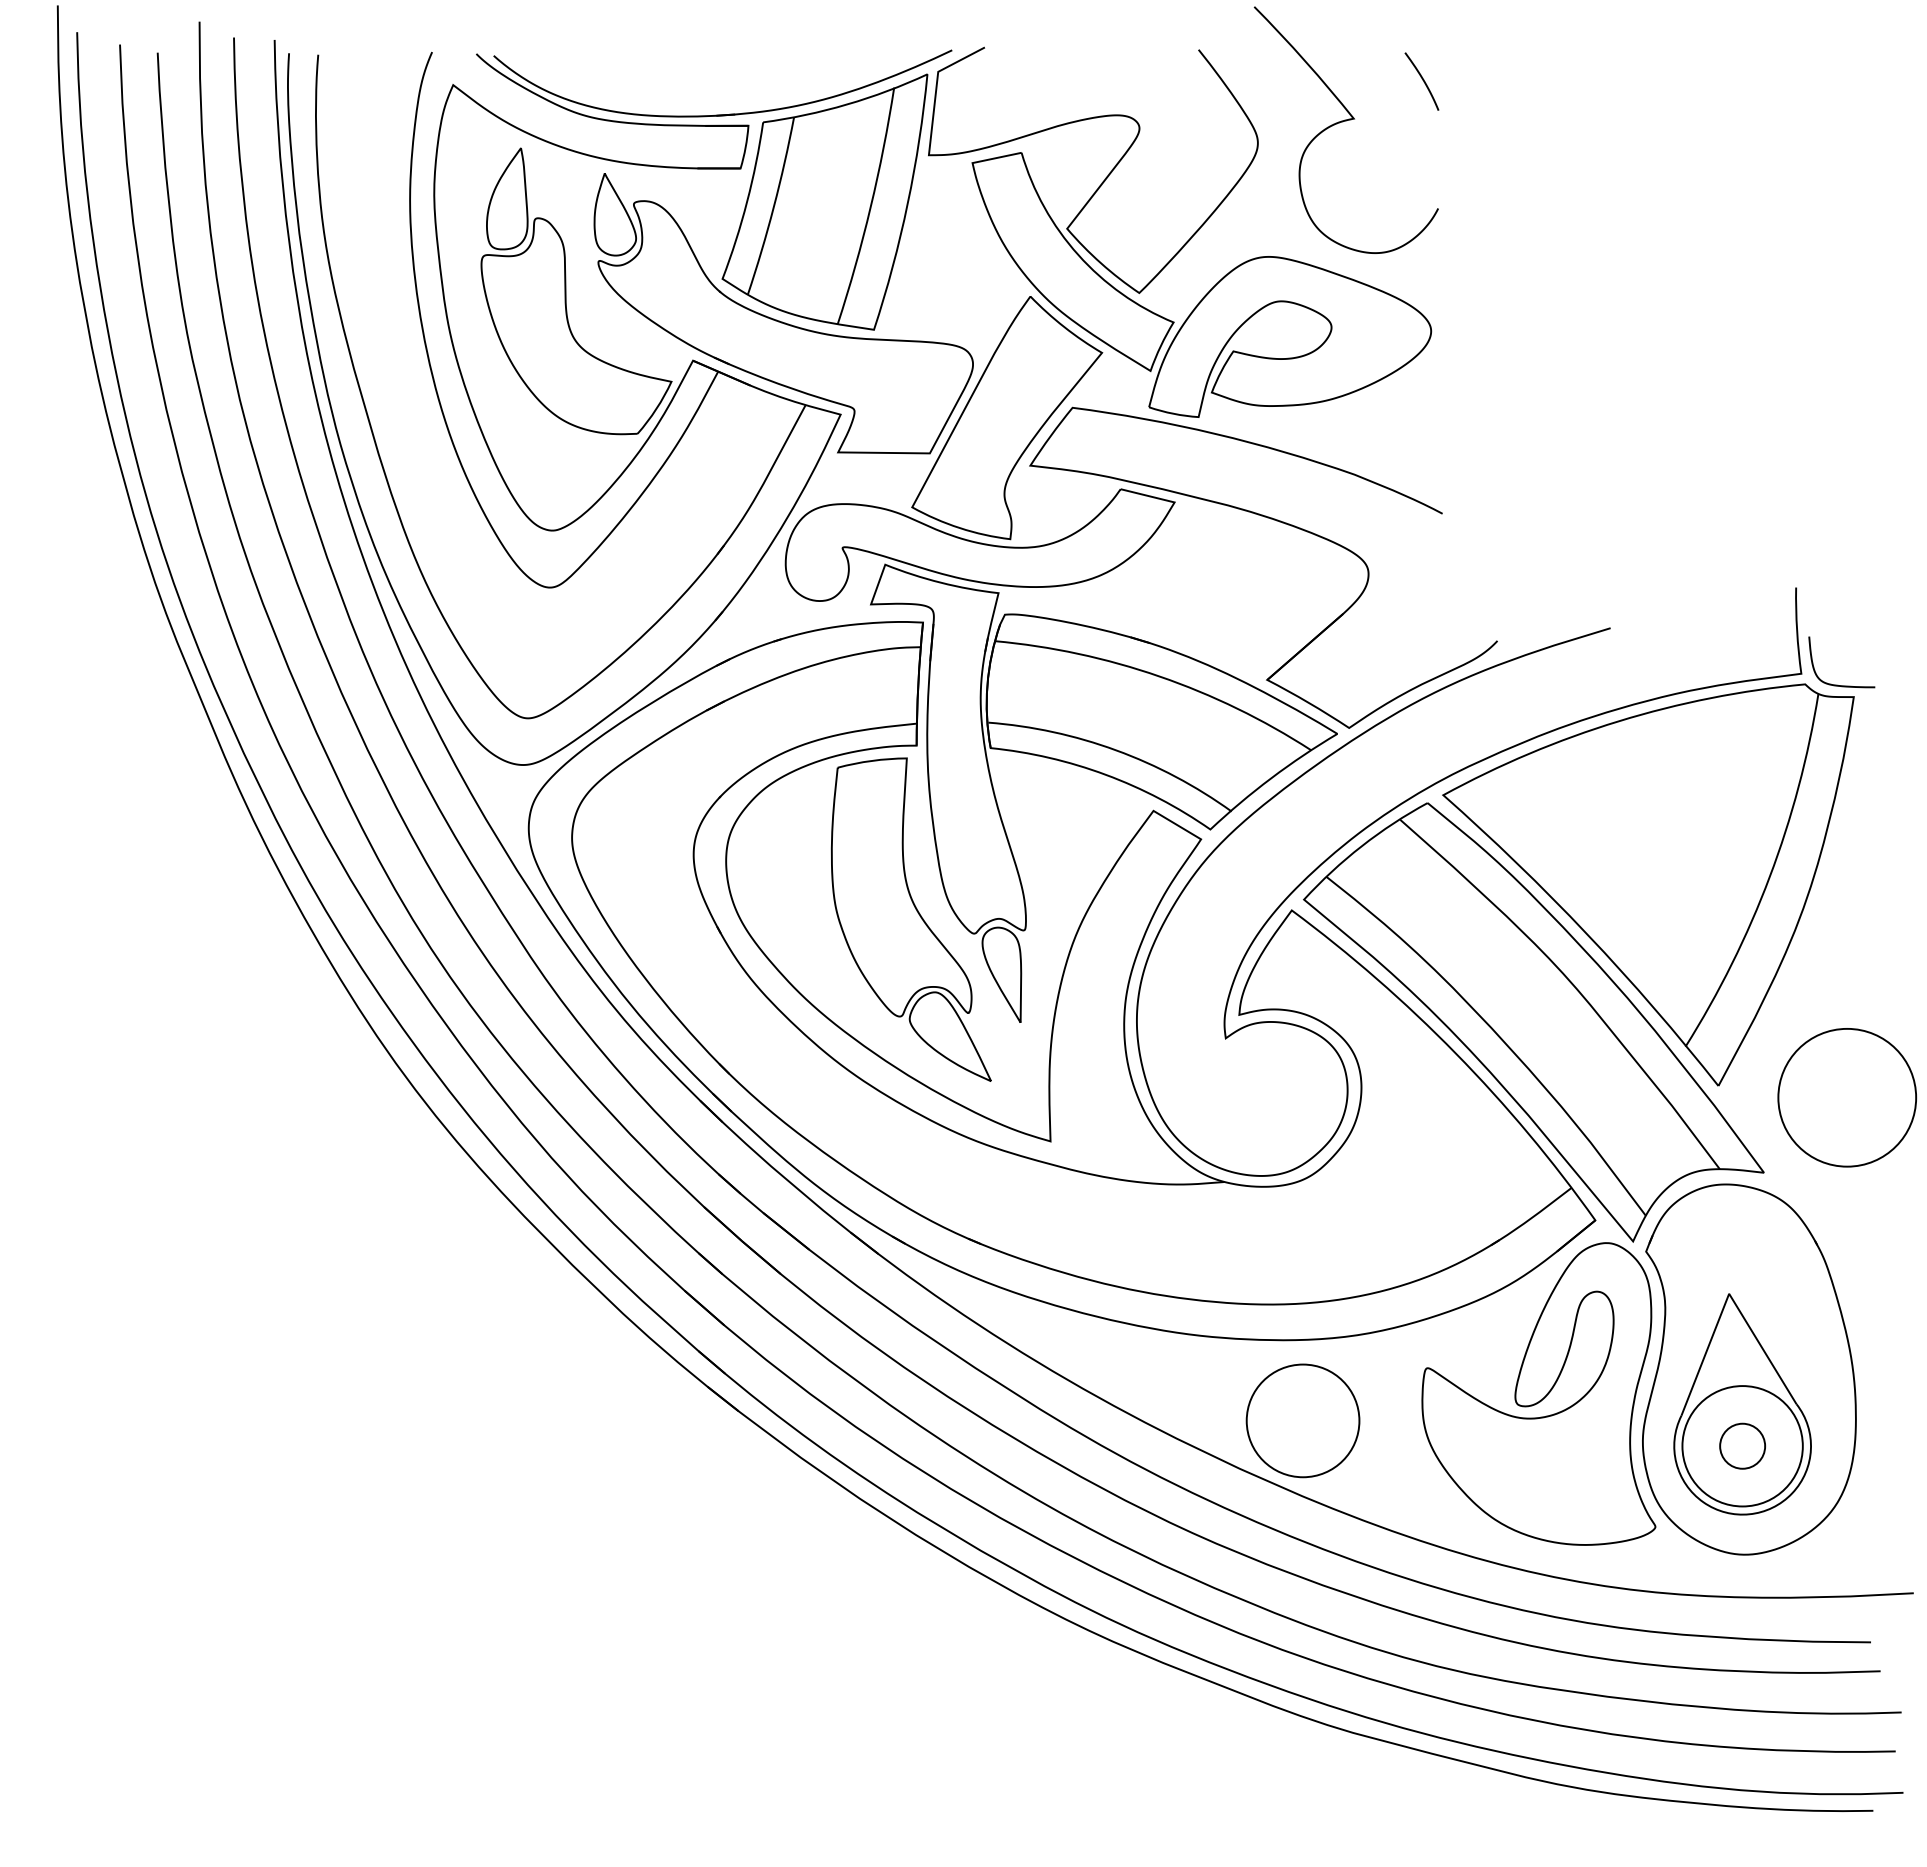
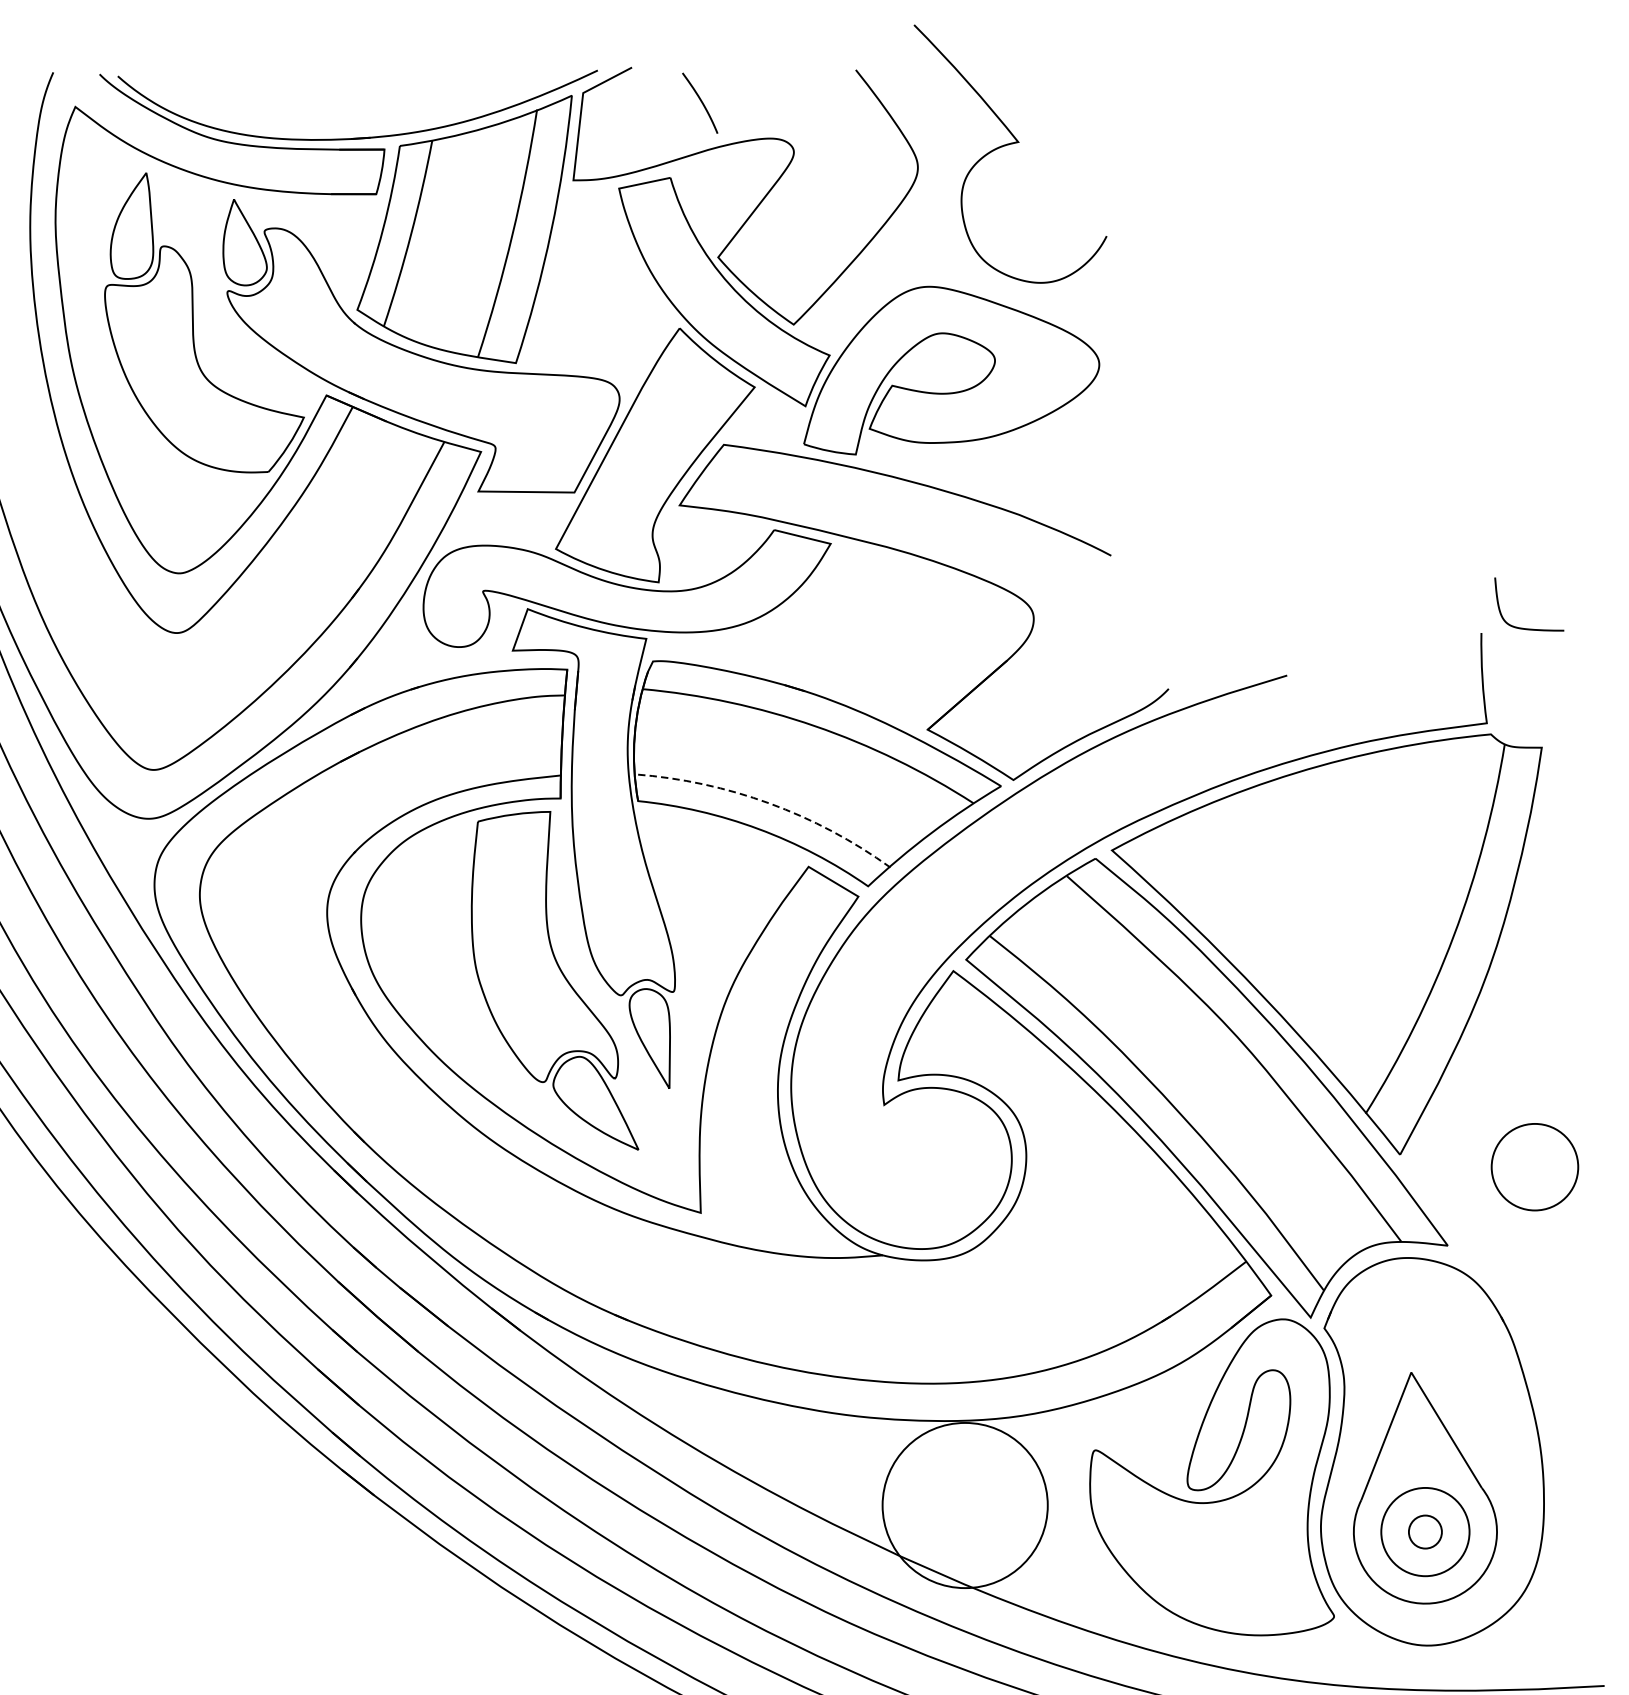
curve: (1422, 80) -> (700, 102), moved
curve: (1837, 684) -> (1524, 627), moved
arc: (1116, 750) -> (769, 803), solid -> dashed
circle: (1847, 1097) -> (1535, 1166), size x0.6
circle: (1302, 1420) -> (964, 1505), size x1.4
circle: (1742, 1445) -> (1425, 1531), size x0.7
circle: (1742, 1446) -> (1425, 1532), size x0.7

